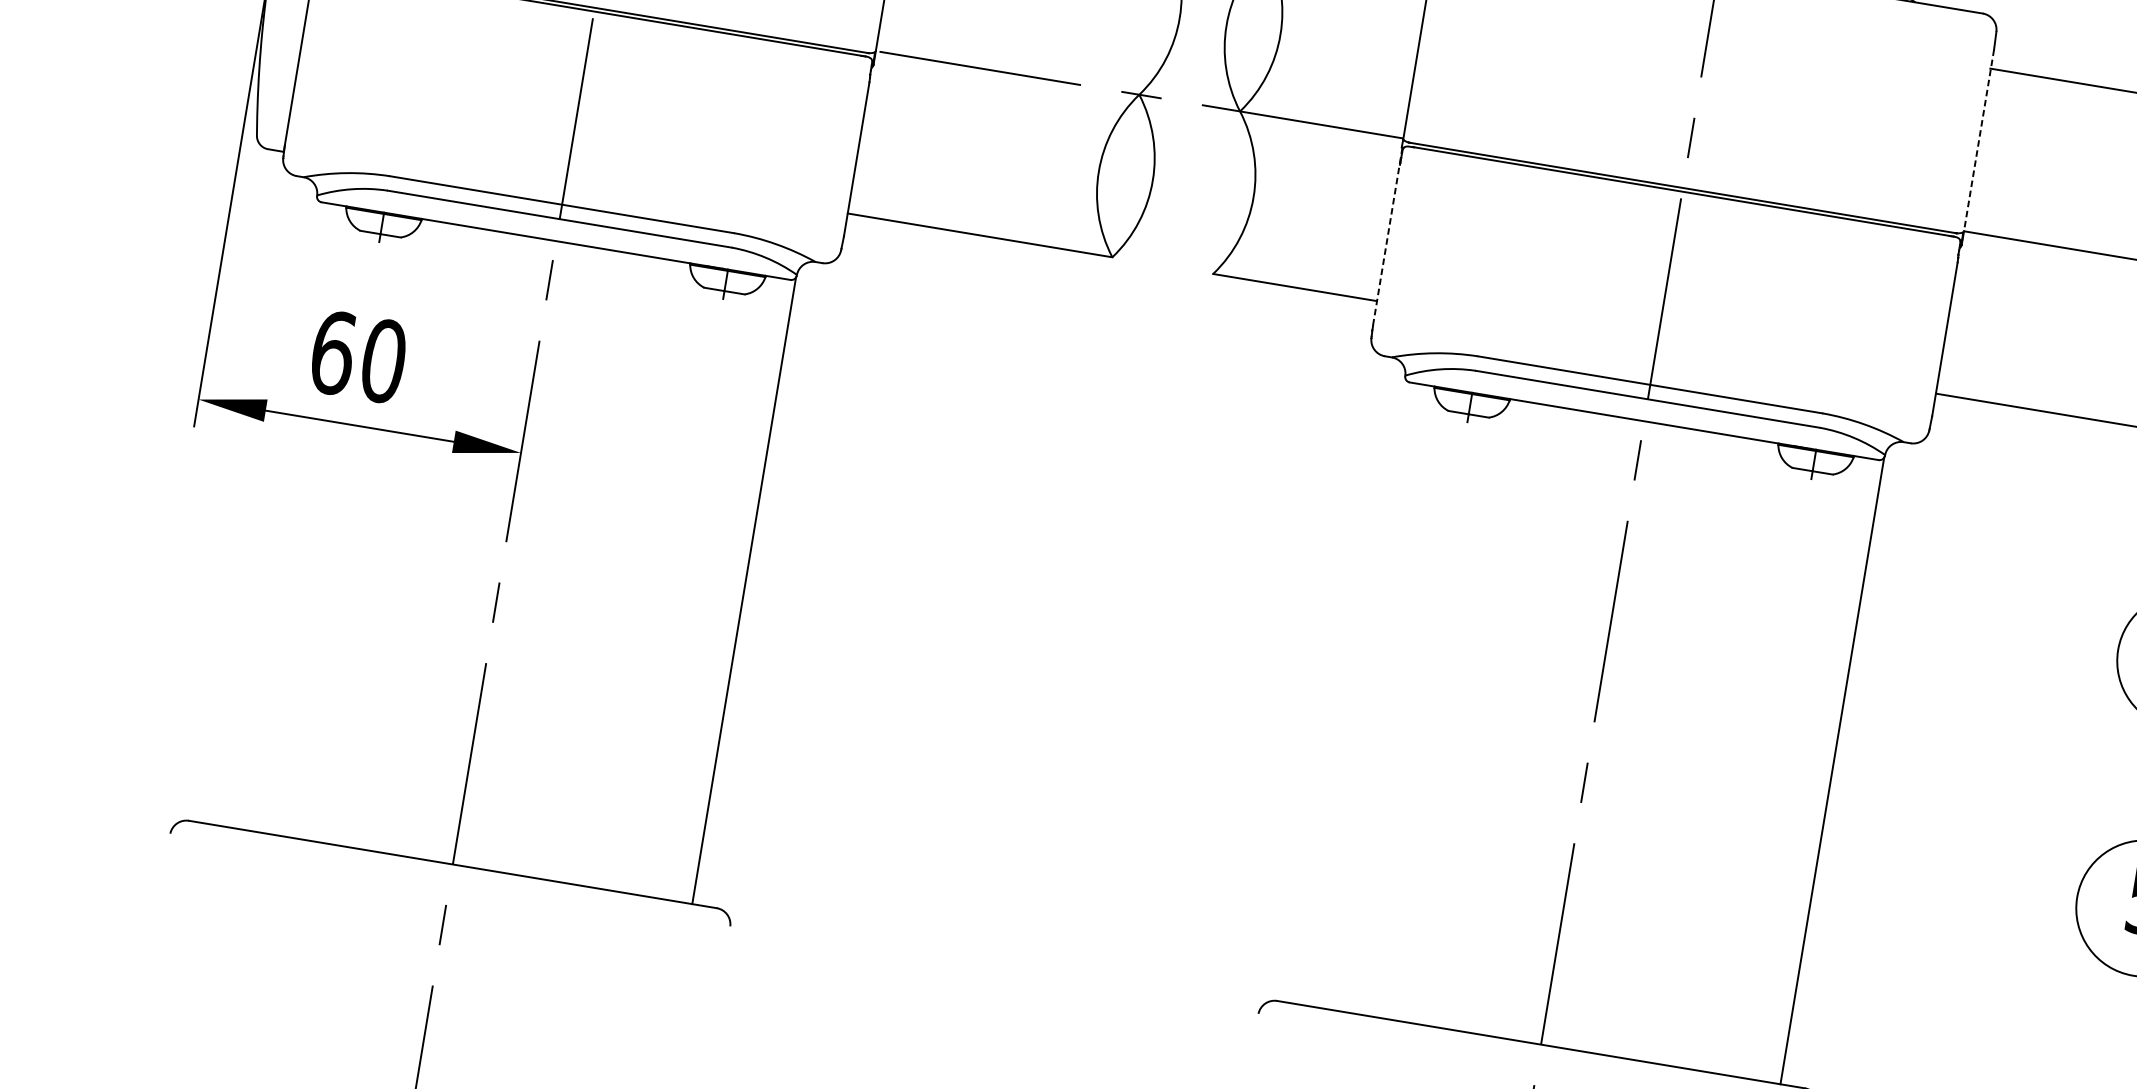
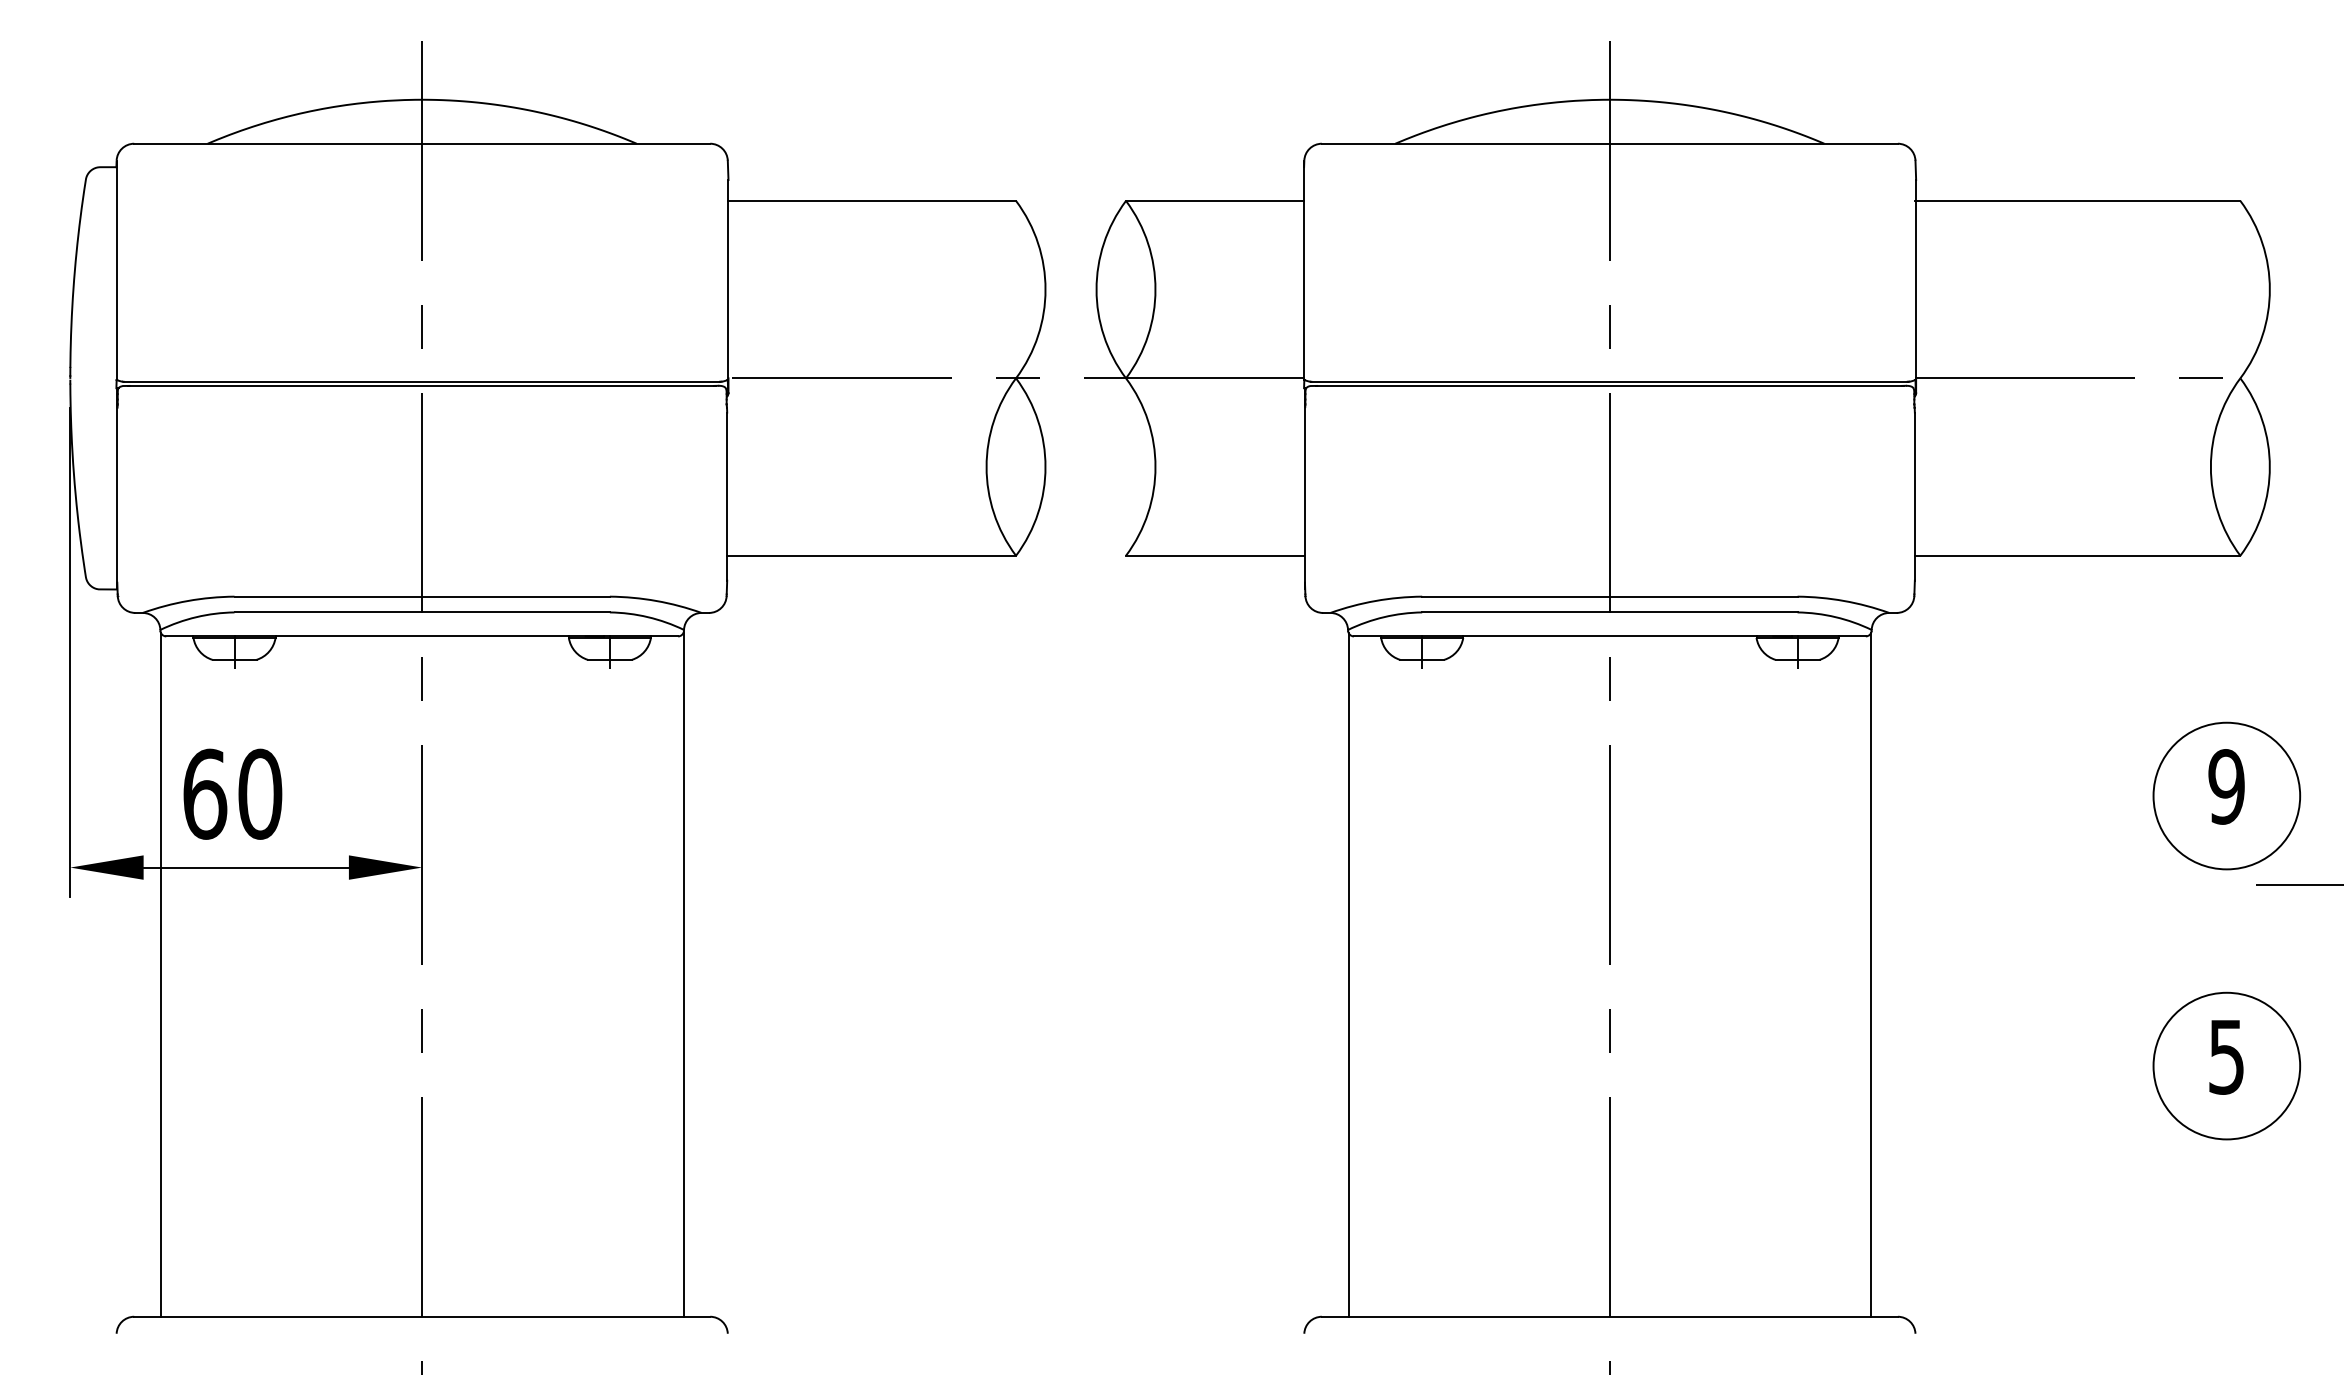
line: (1979, 140) -> (1916, 279), dashed -> solid
line: (1386, 239) -> (1304, 488), dashed -> solid
line: (265, 511) -> (160, 974), added
line: (1353, 691) -> (1348, 974), added

